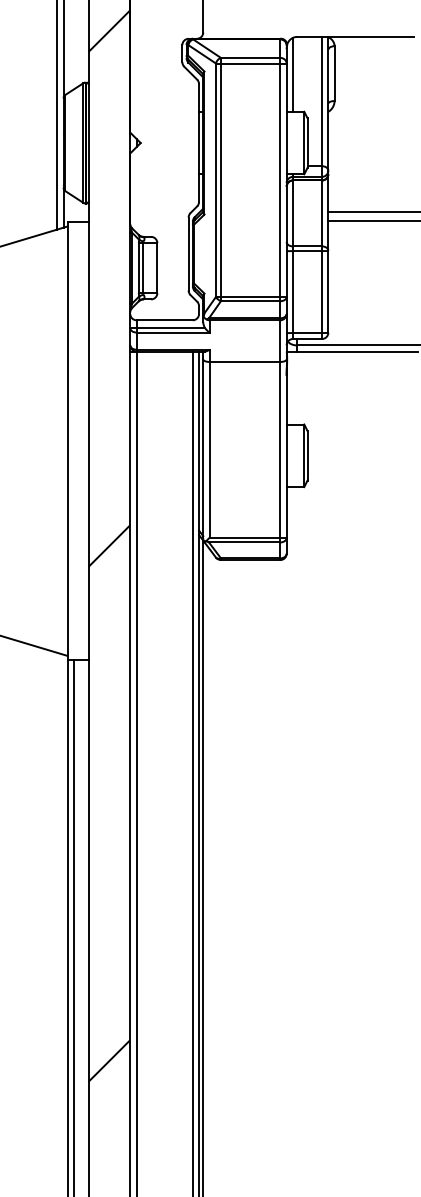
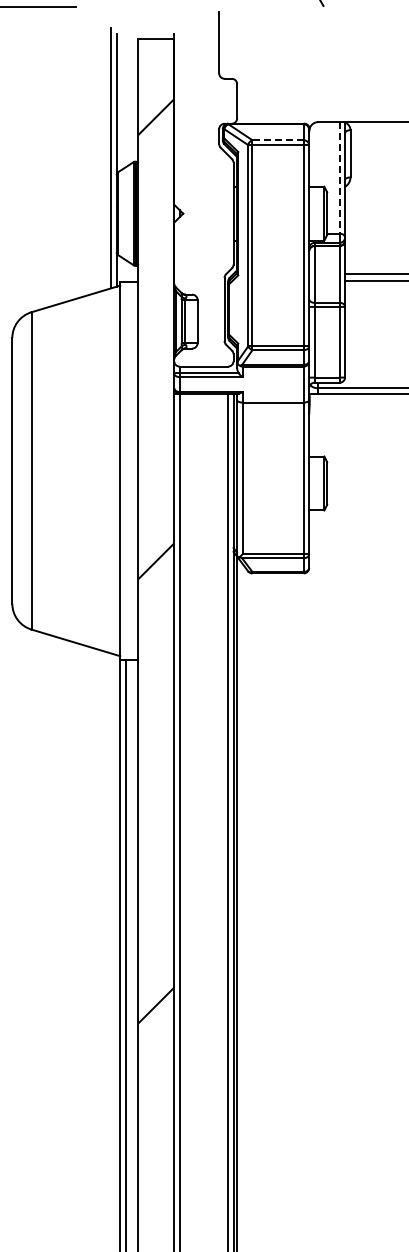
line: (251, 58) -> (278, 140), solid -> dashed
line: (292, 74) -> (314, 154), removed
line: (321, 101) -> (339, 177), solid -> dashed

